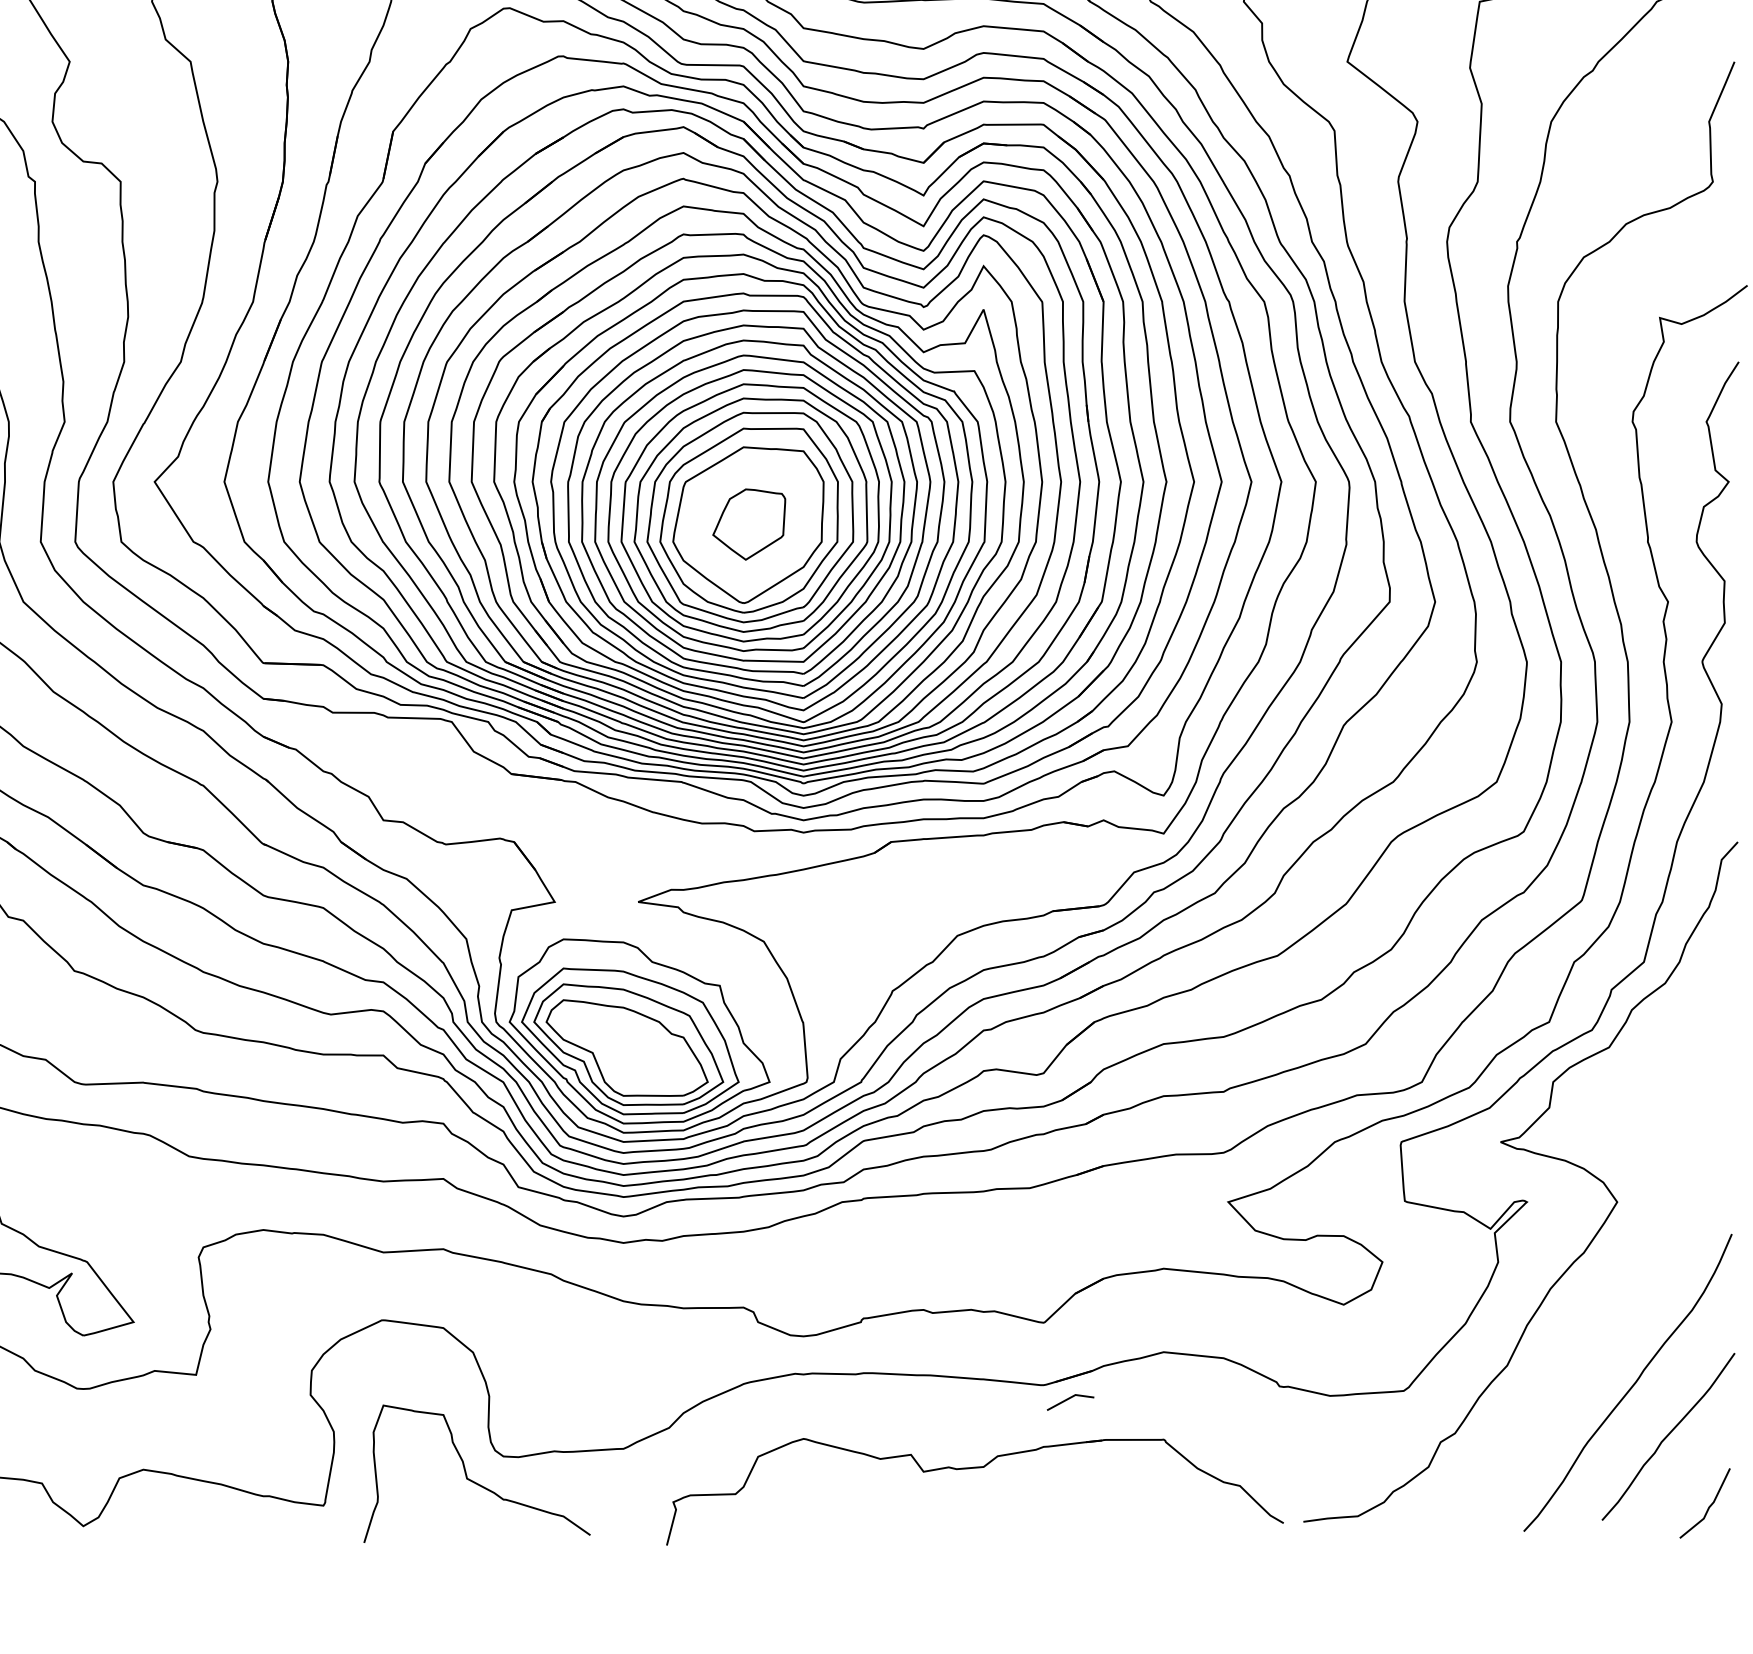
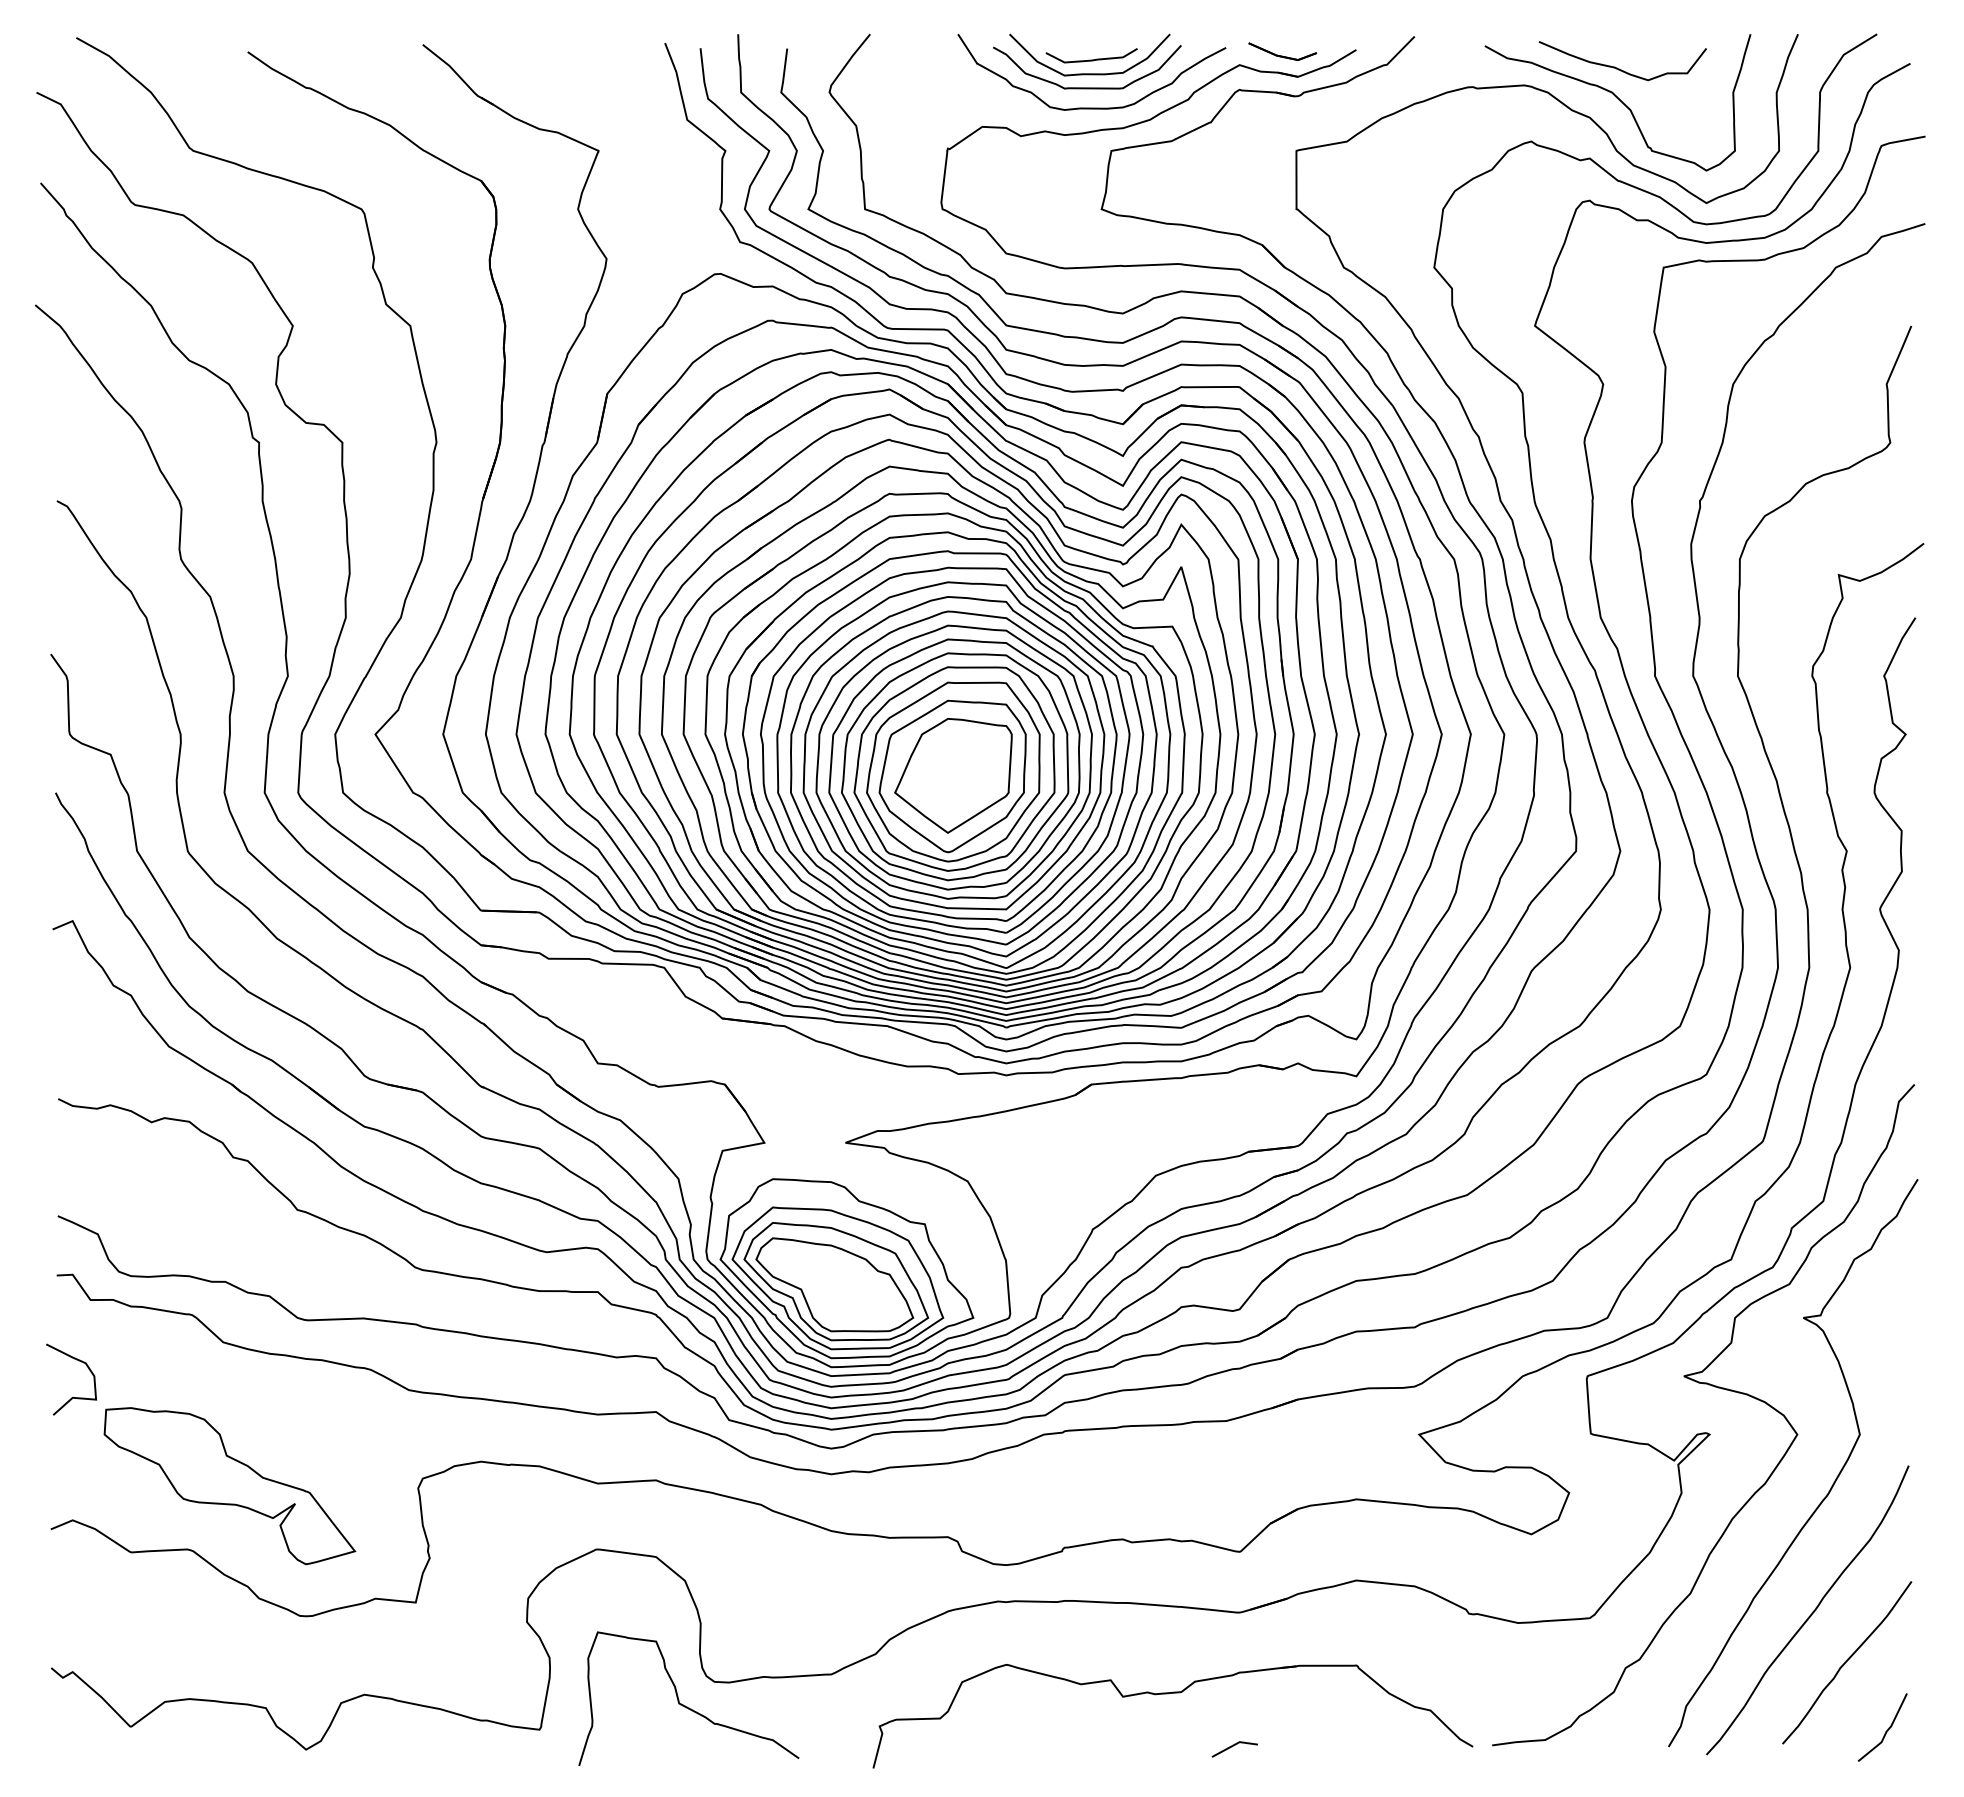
part: (749, 524) -> (953, 775), size x1.67
curve: (1651, 1256) -> (1830, 1487), added
line: (1068, 1400) -> (1232, 1747), moved

